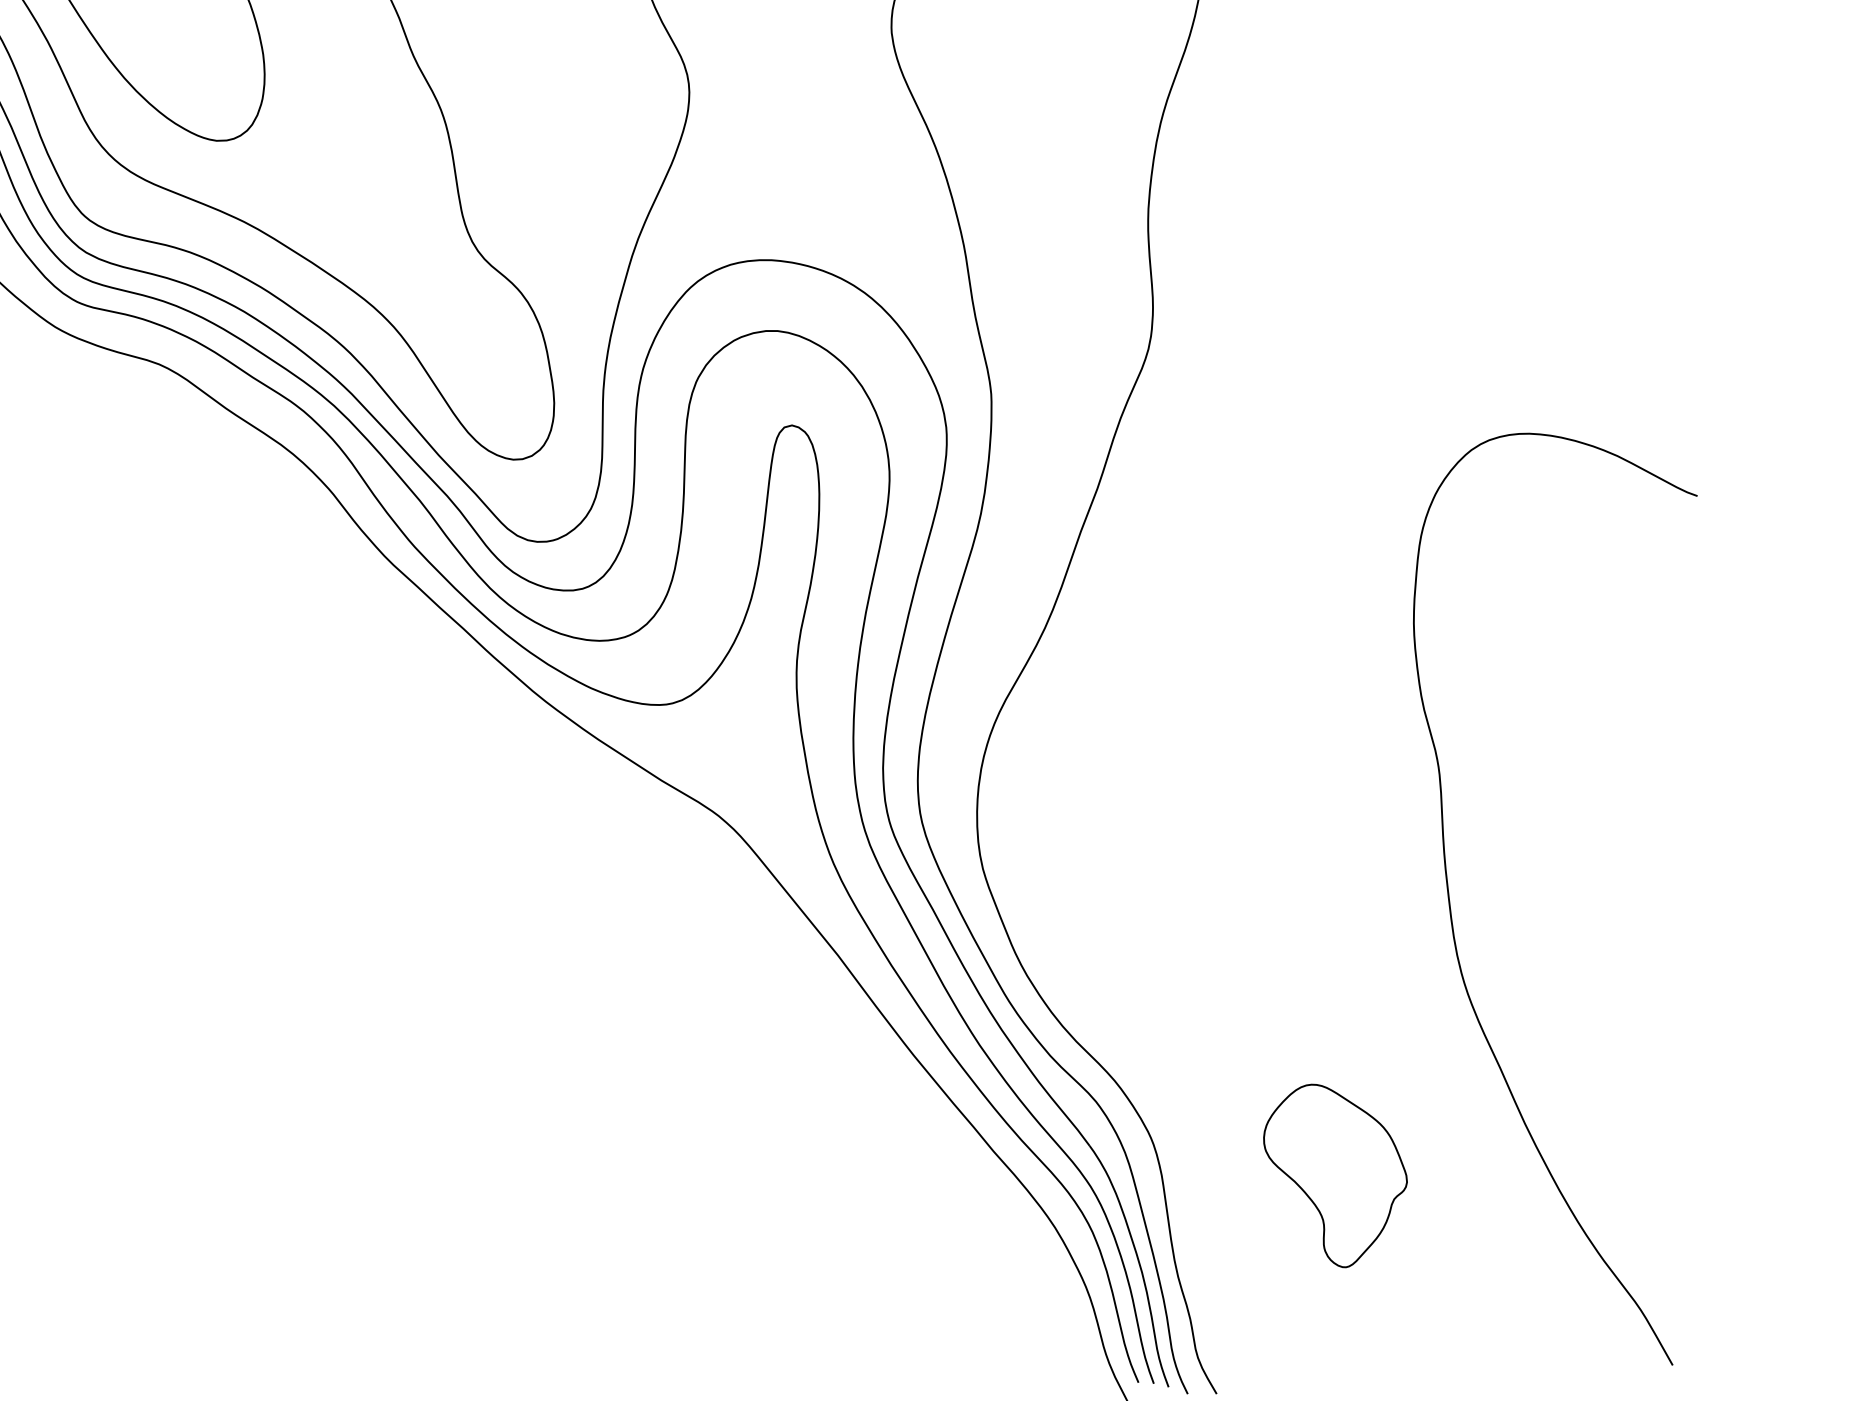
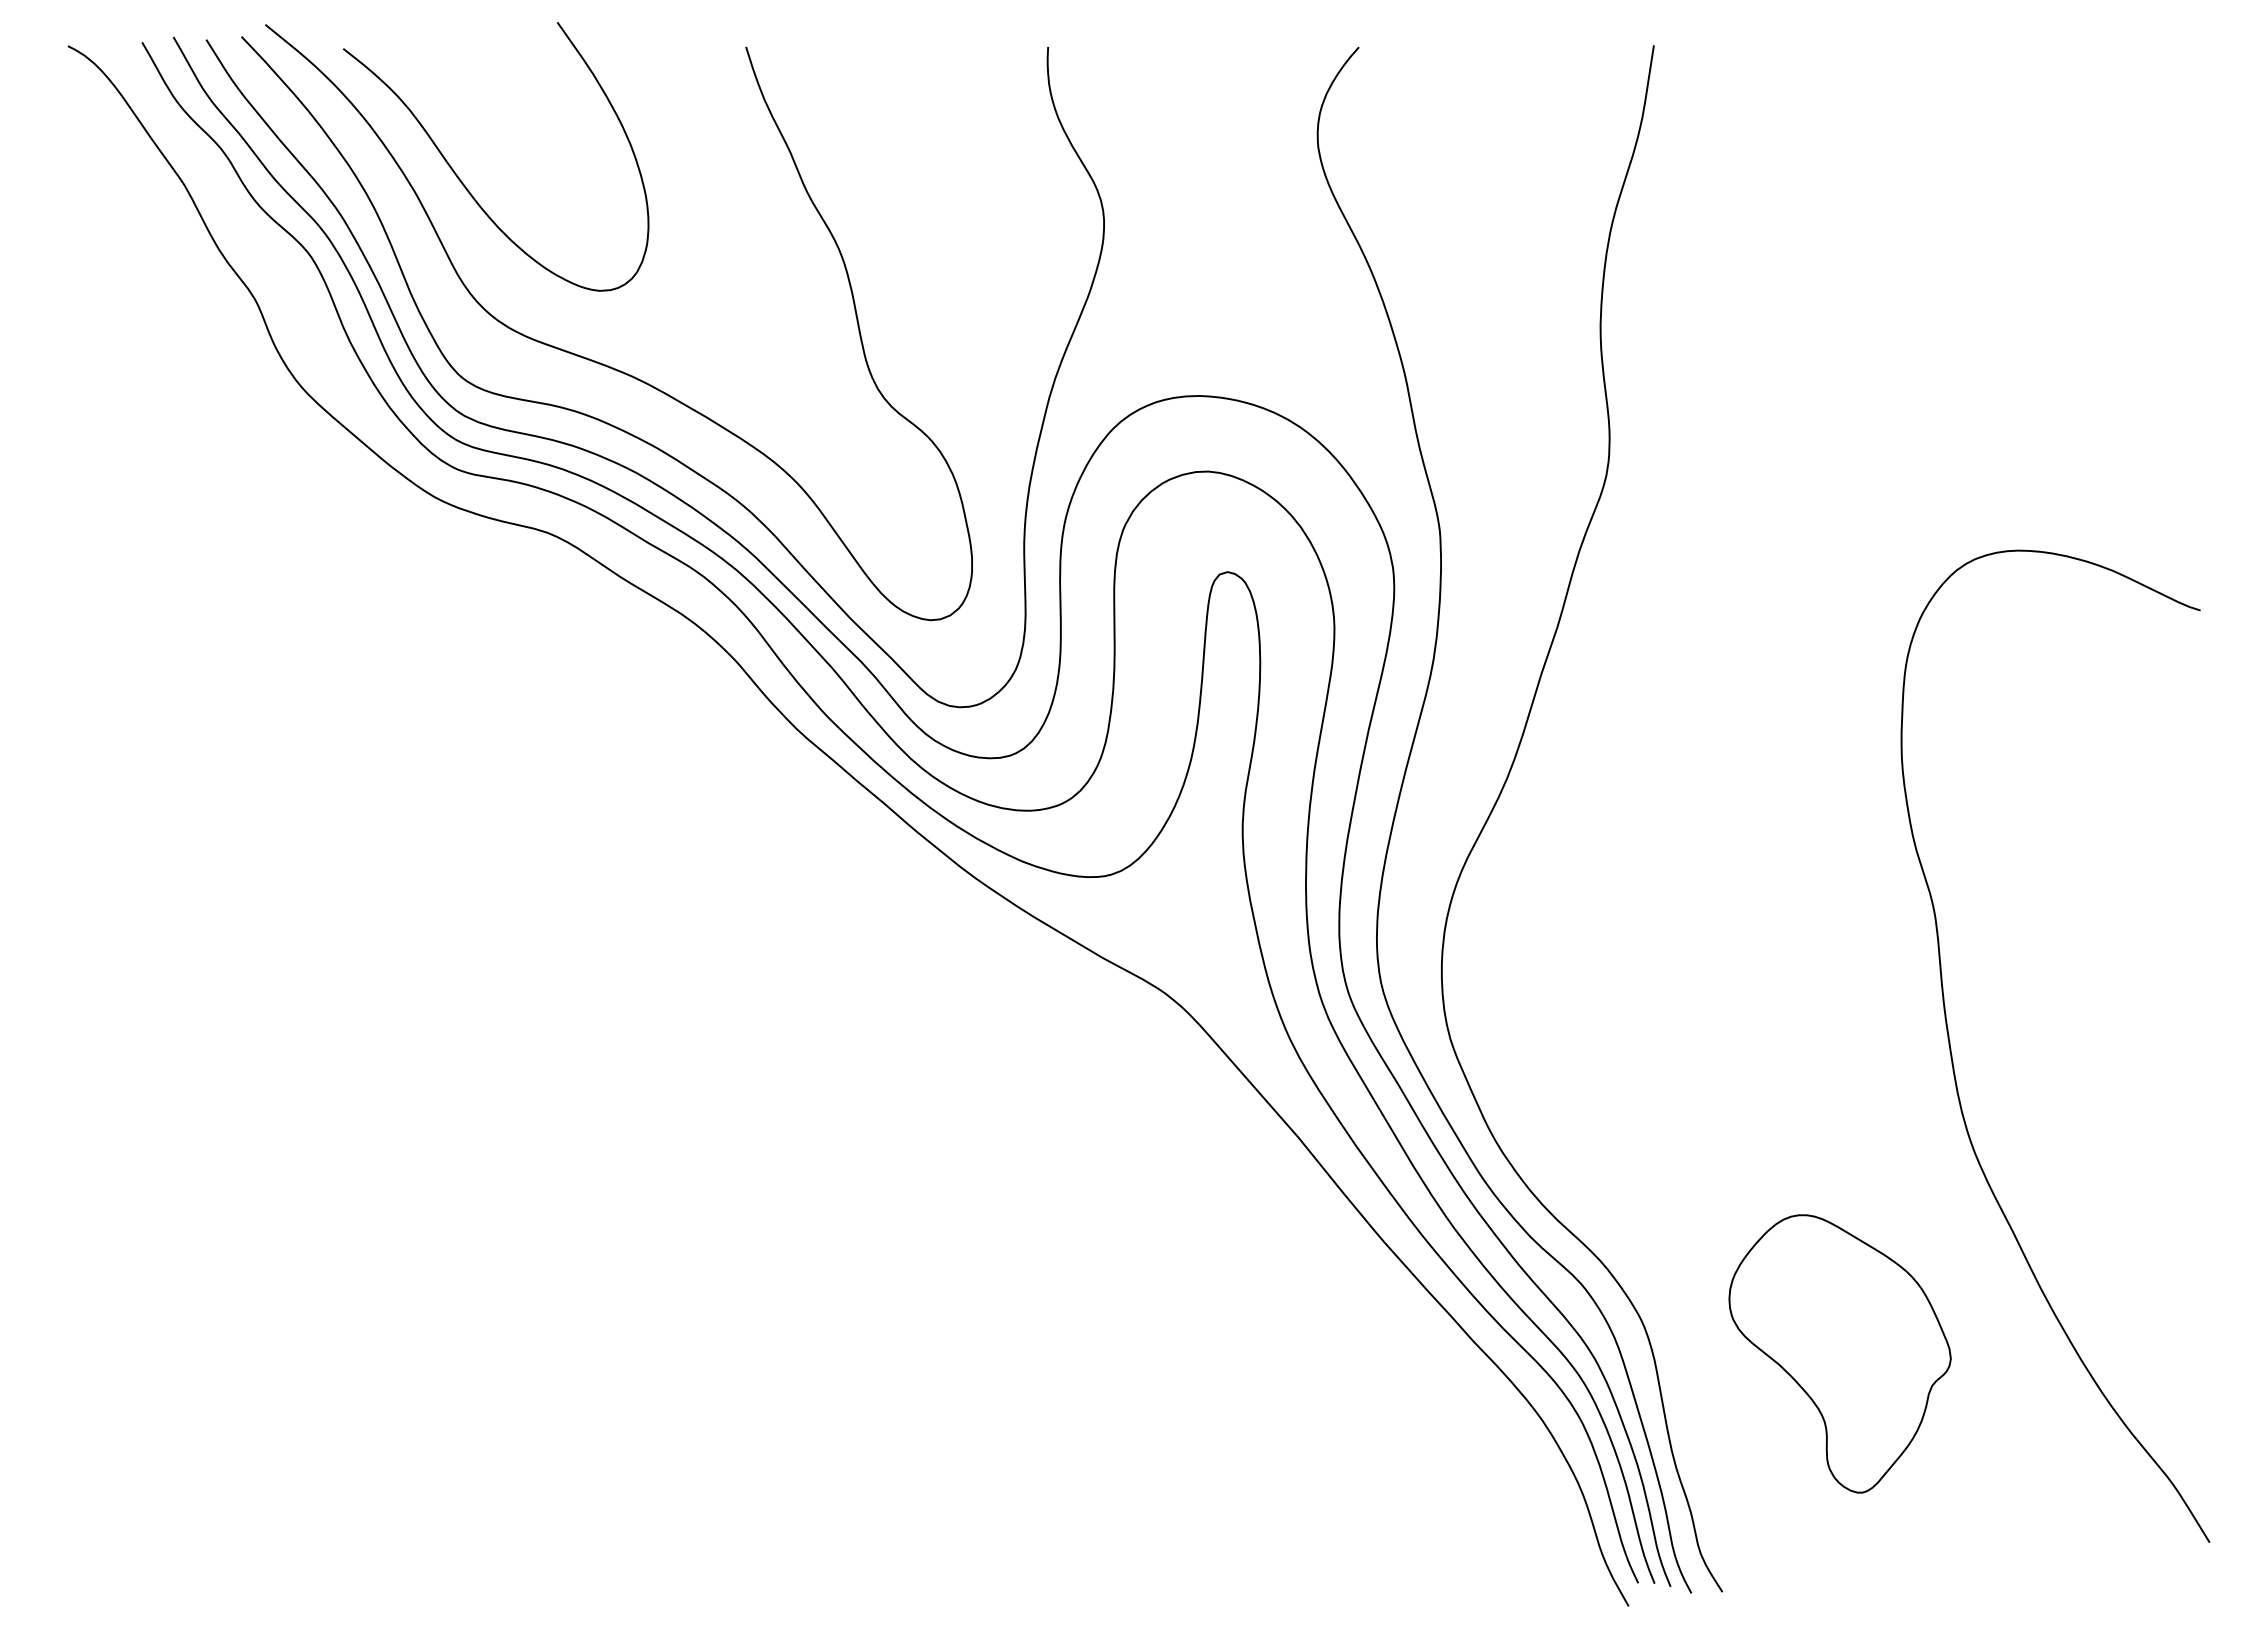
part: (1334, 1175) -> (1839, 1353), size x1.43

